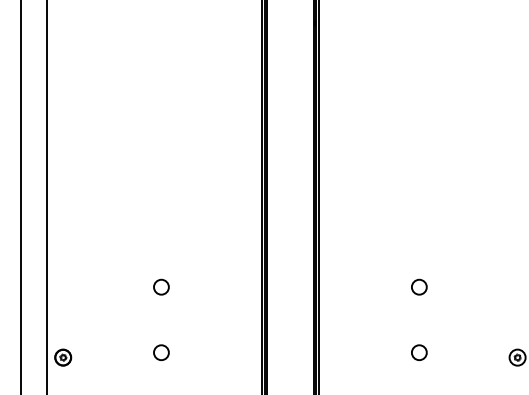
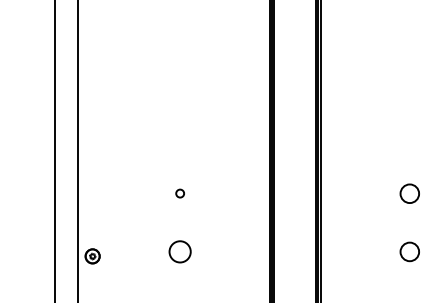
circle: (161, 286) -> (180, 193), size x0.6
circle: (419, 286) -> (410, 193), size x1.4
circle: (161, 352) -> (180, 251), size x1.6
circle: (419, 352) -> (410, 251), size x1.4

